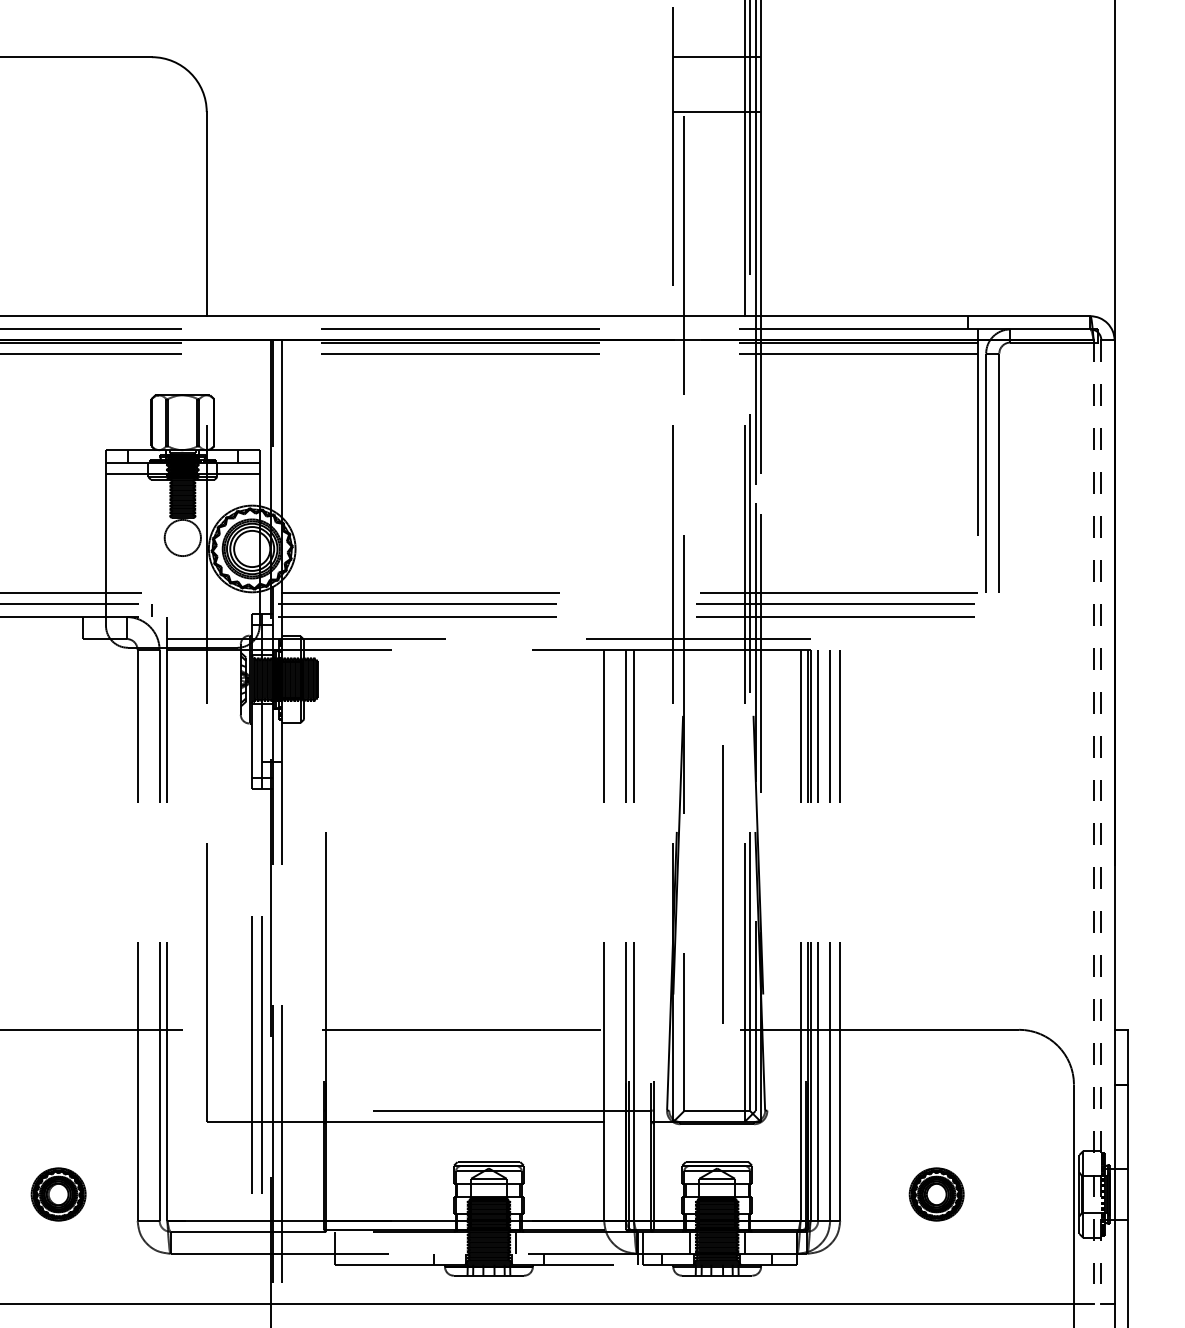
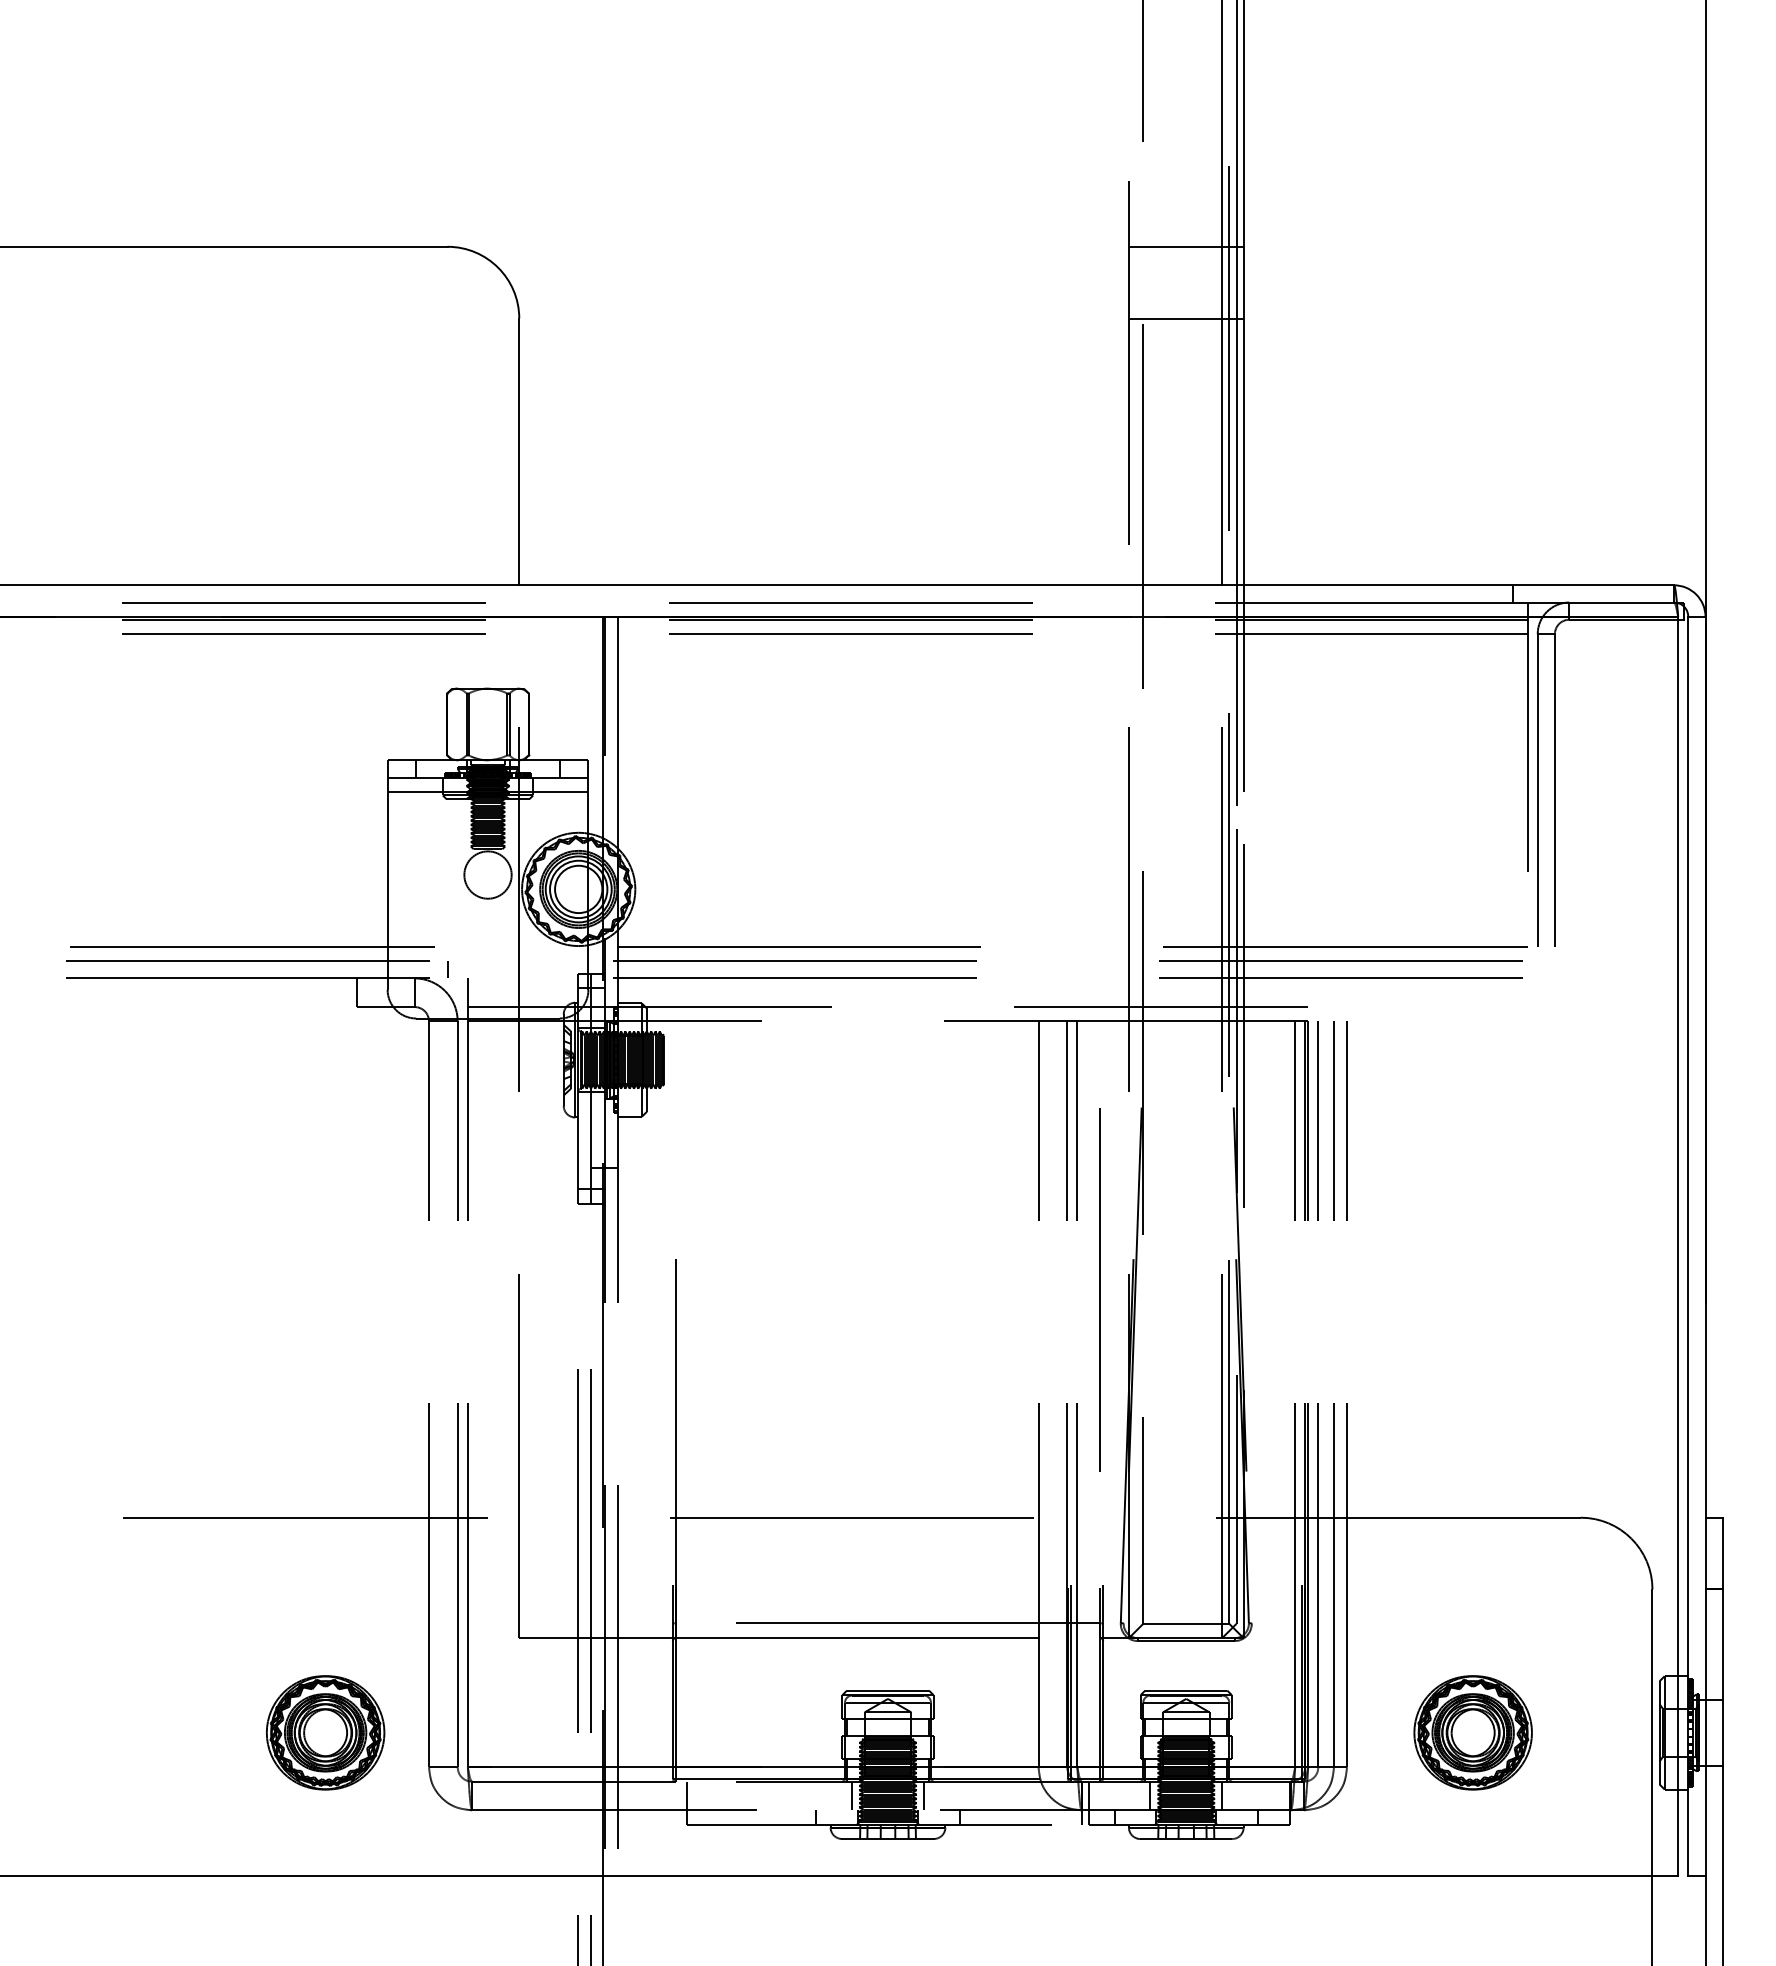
line: (1093, 822) -> (1678, 1246), dashed -> solid
line: (1101, 822) -> (1688, 1246), dashed -> solid
line: (722, 884) -> (1099, 1289), moved
part: (58, 1194) -> (325, 1732), size x1.67
part: (936, 1194) -> (1472, 1732), size x1.67
line: (461, 1242) -> (852, 1795), added

